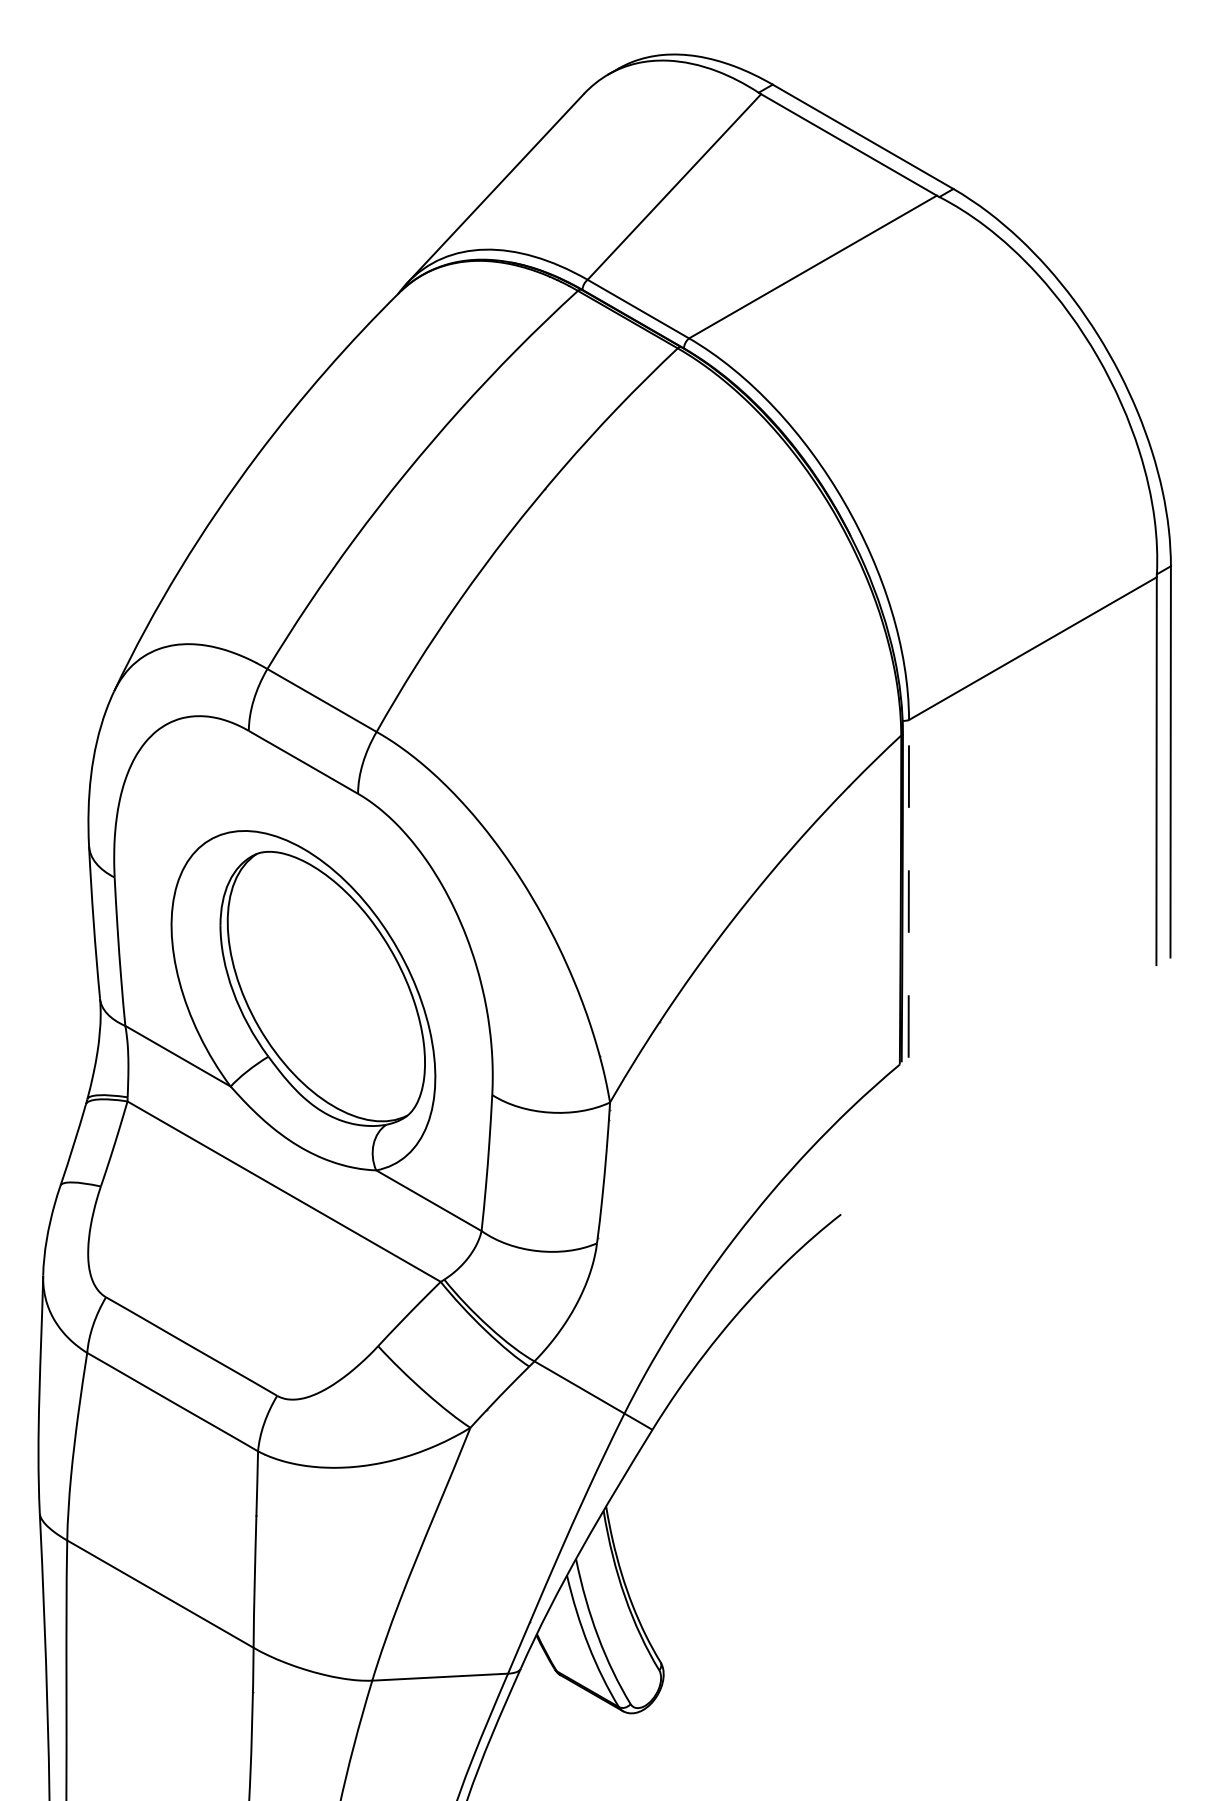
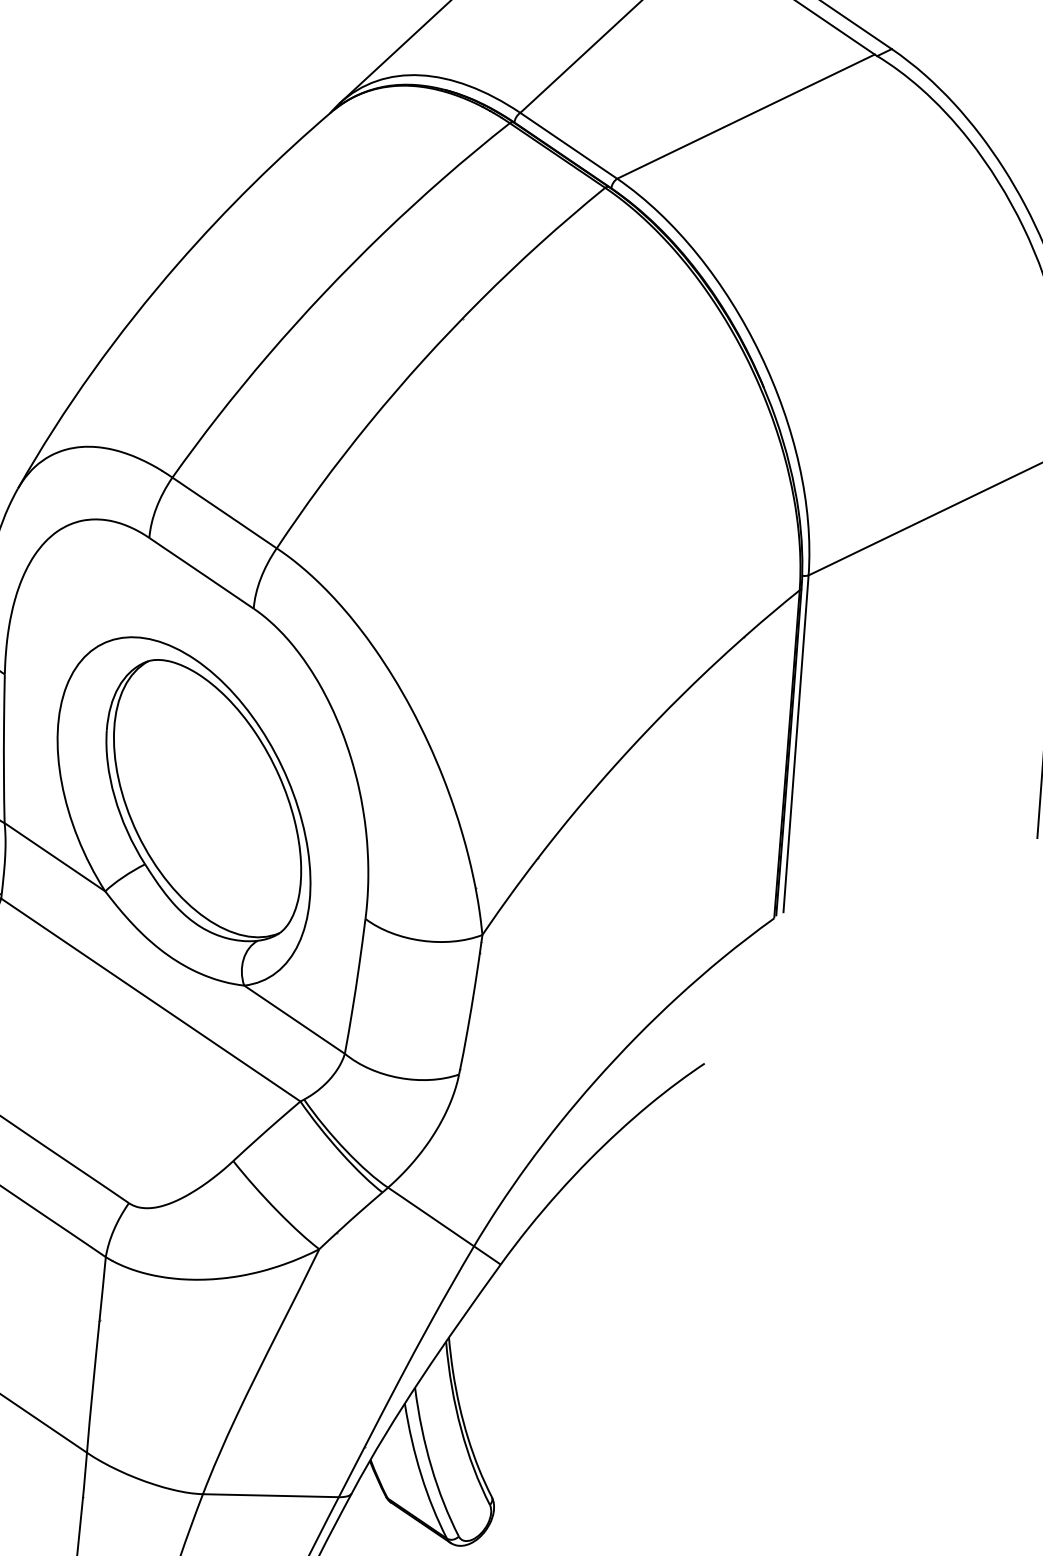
line: (908, 888) -> (795, 743), dashed -> solid

